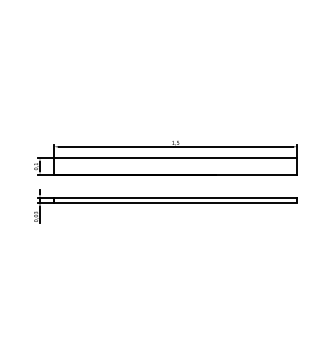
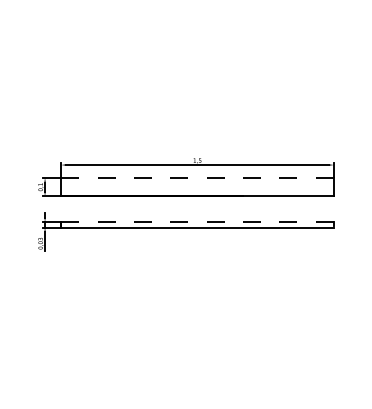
line: (176, 158) -> (198, 178), solid -> dashed
line: (176, 198) -> (198, 222), solid -> dashed

